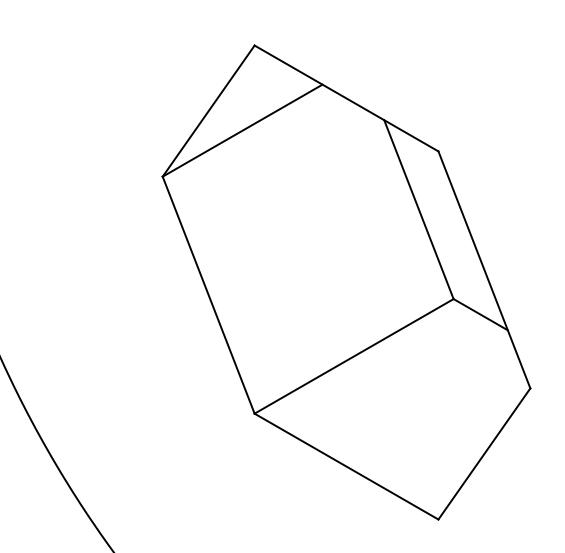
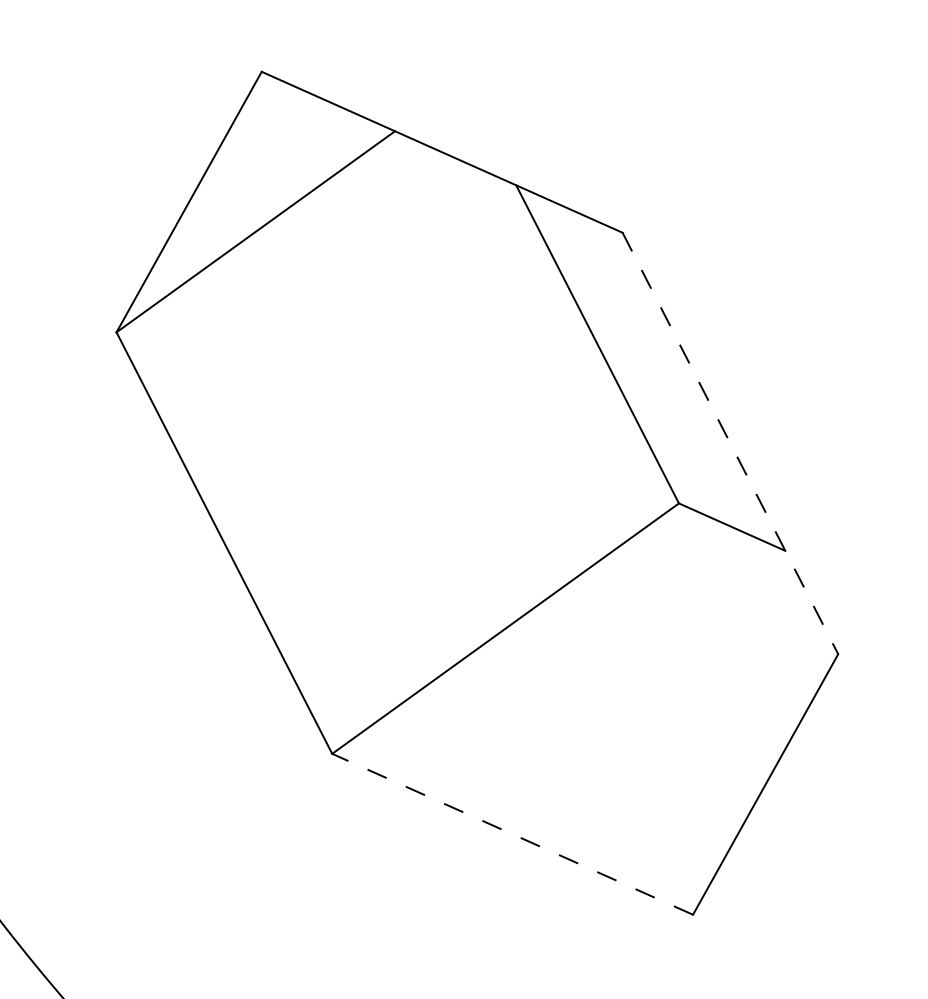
line: (484, 270) -> (730, 444), solid -> dashed
line: (346, 466) -> (512, 834), solid -> dashed

